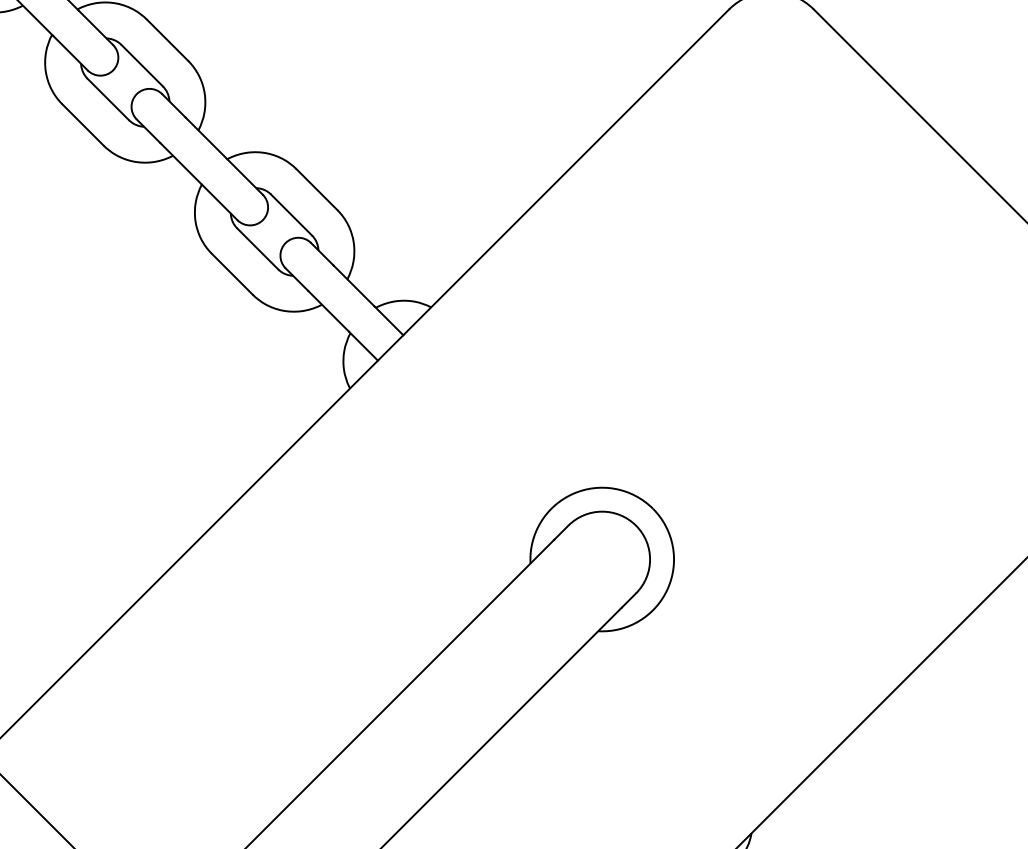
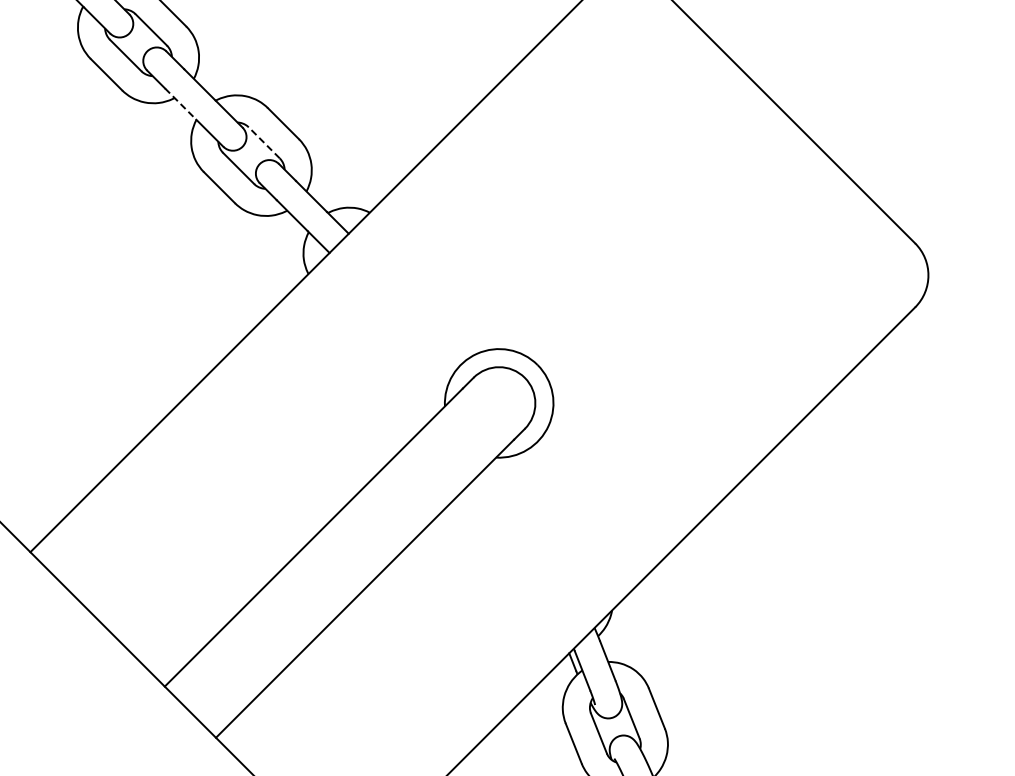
line: (182, 164) -> (181, 104), solid -> dashed
line: (291, 214) -> (264, 142), solid -> dashed

